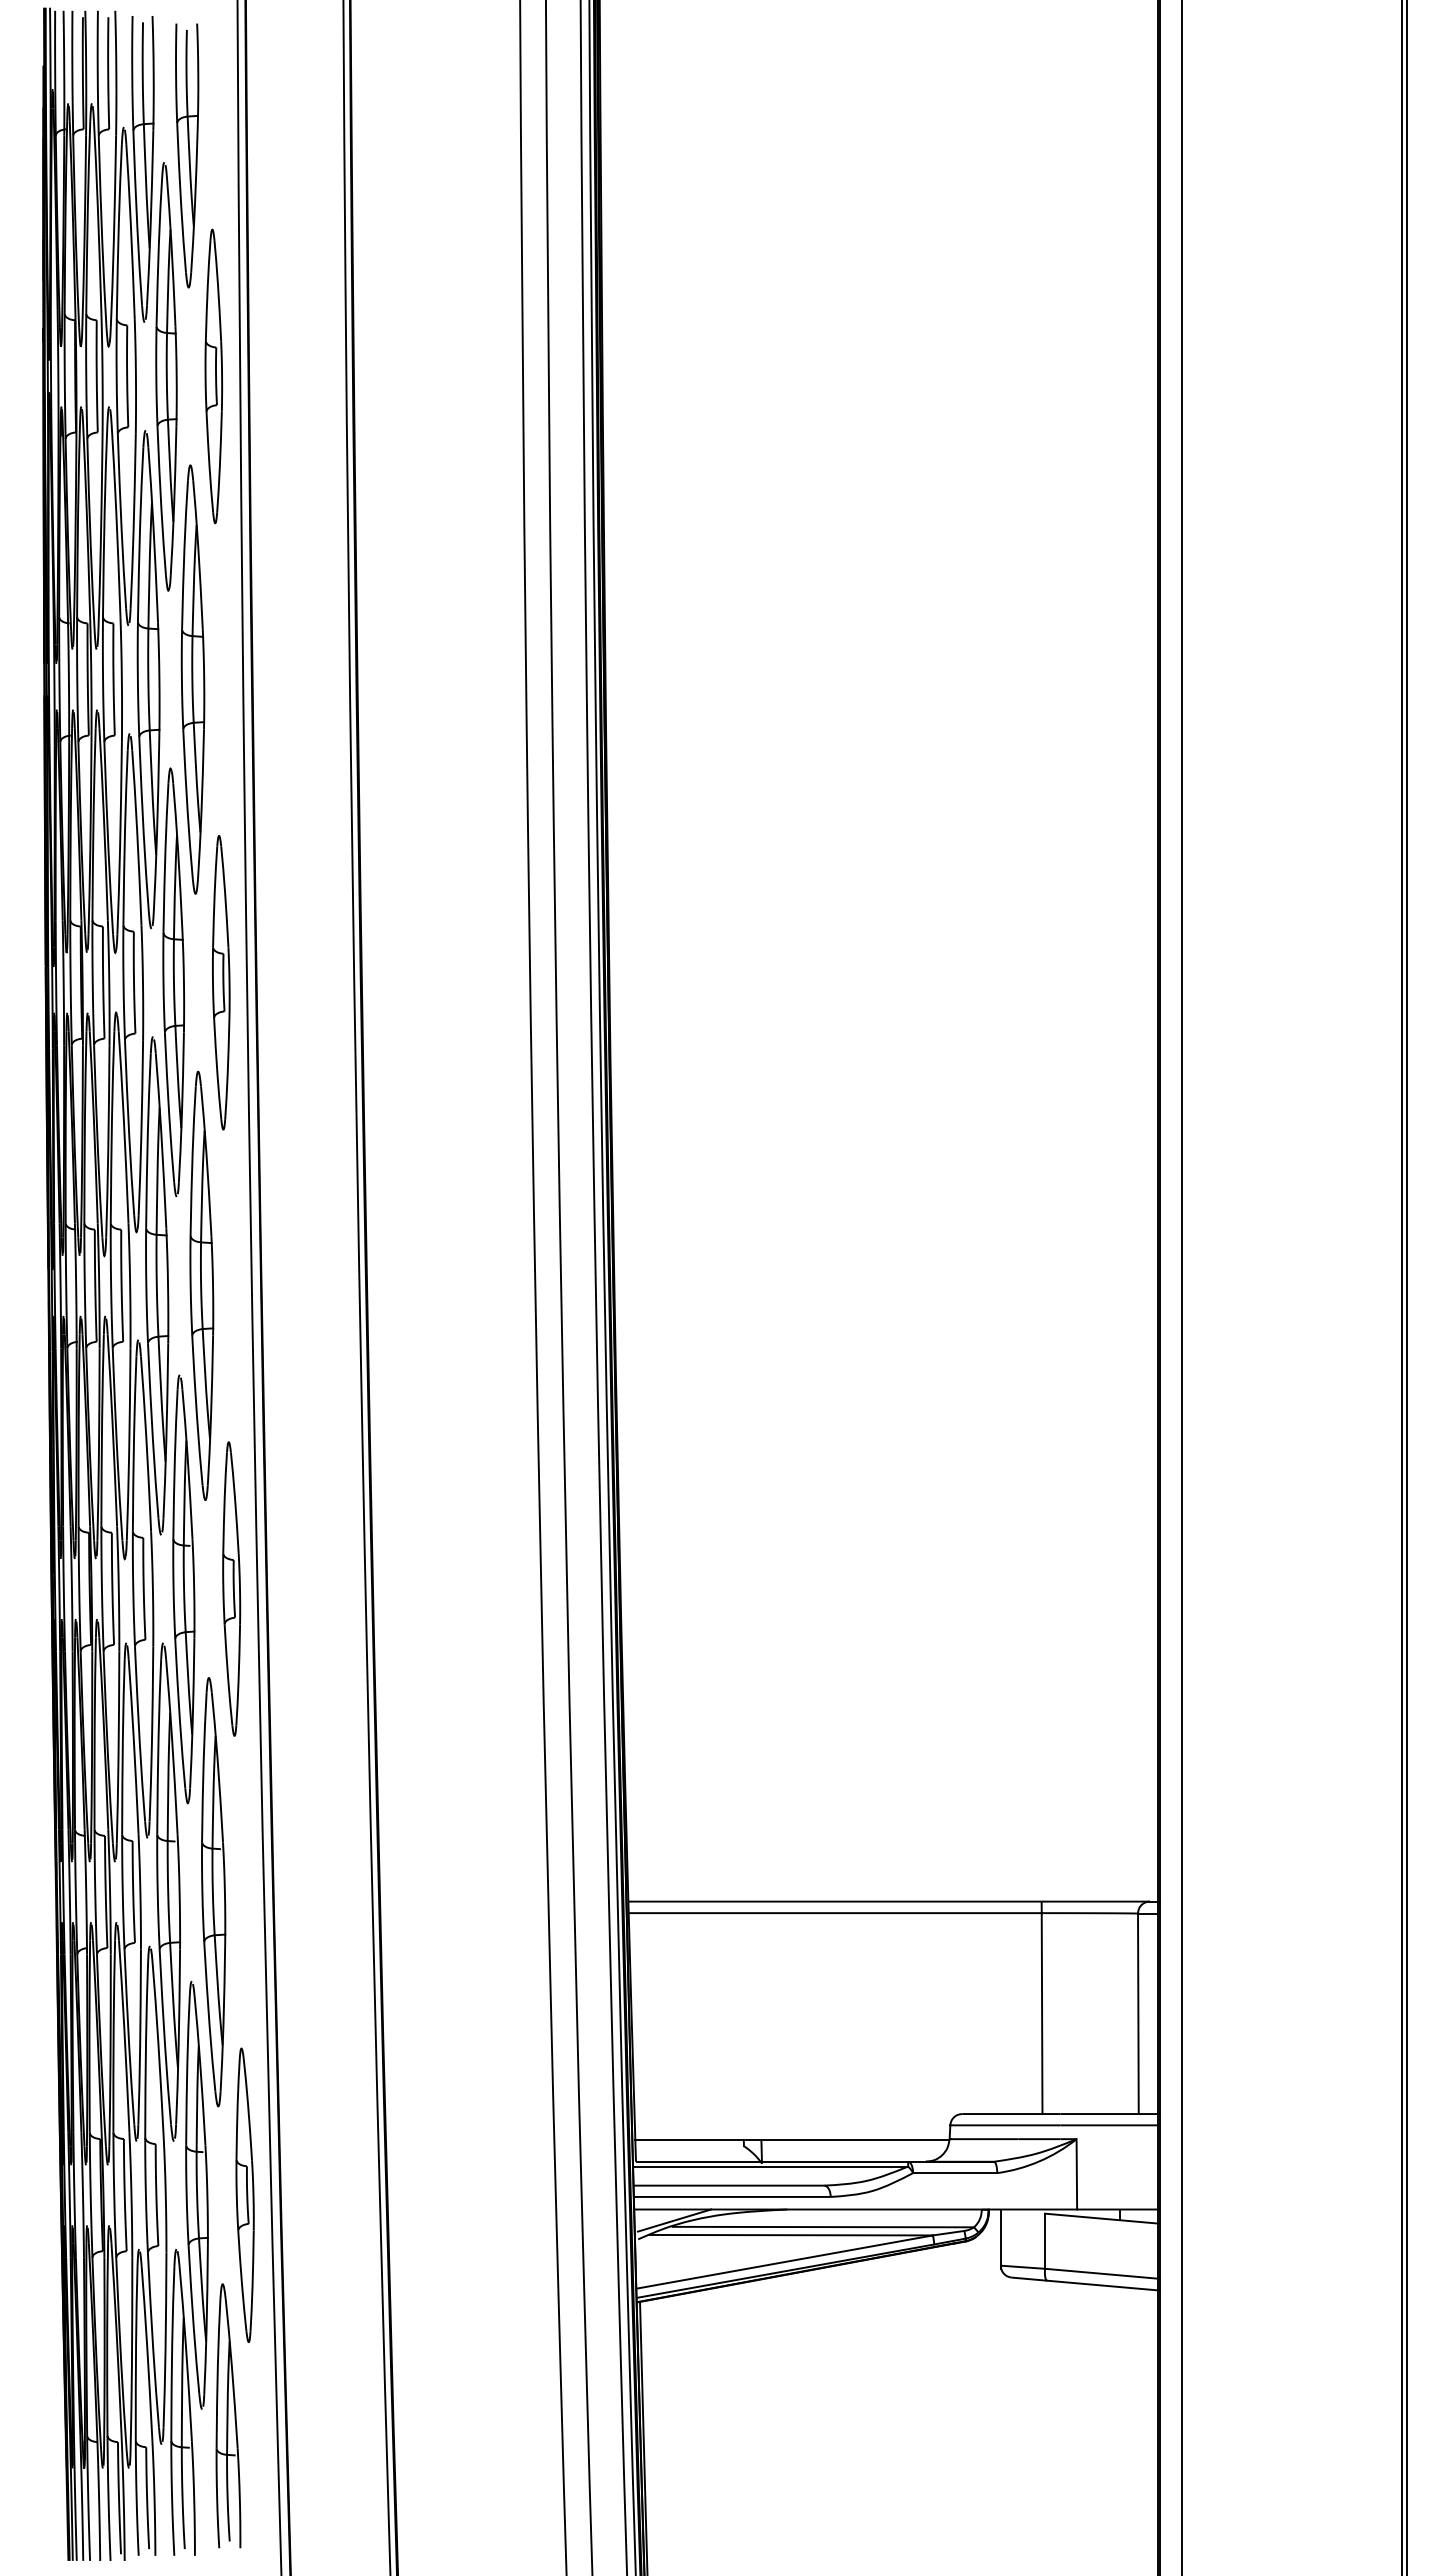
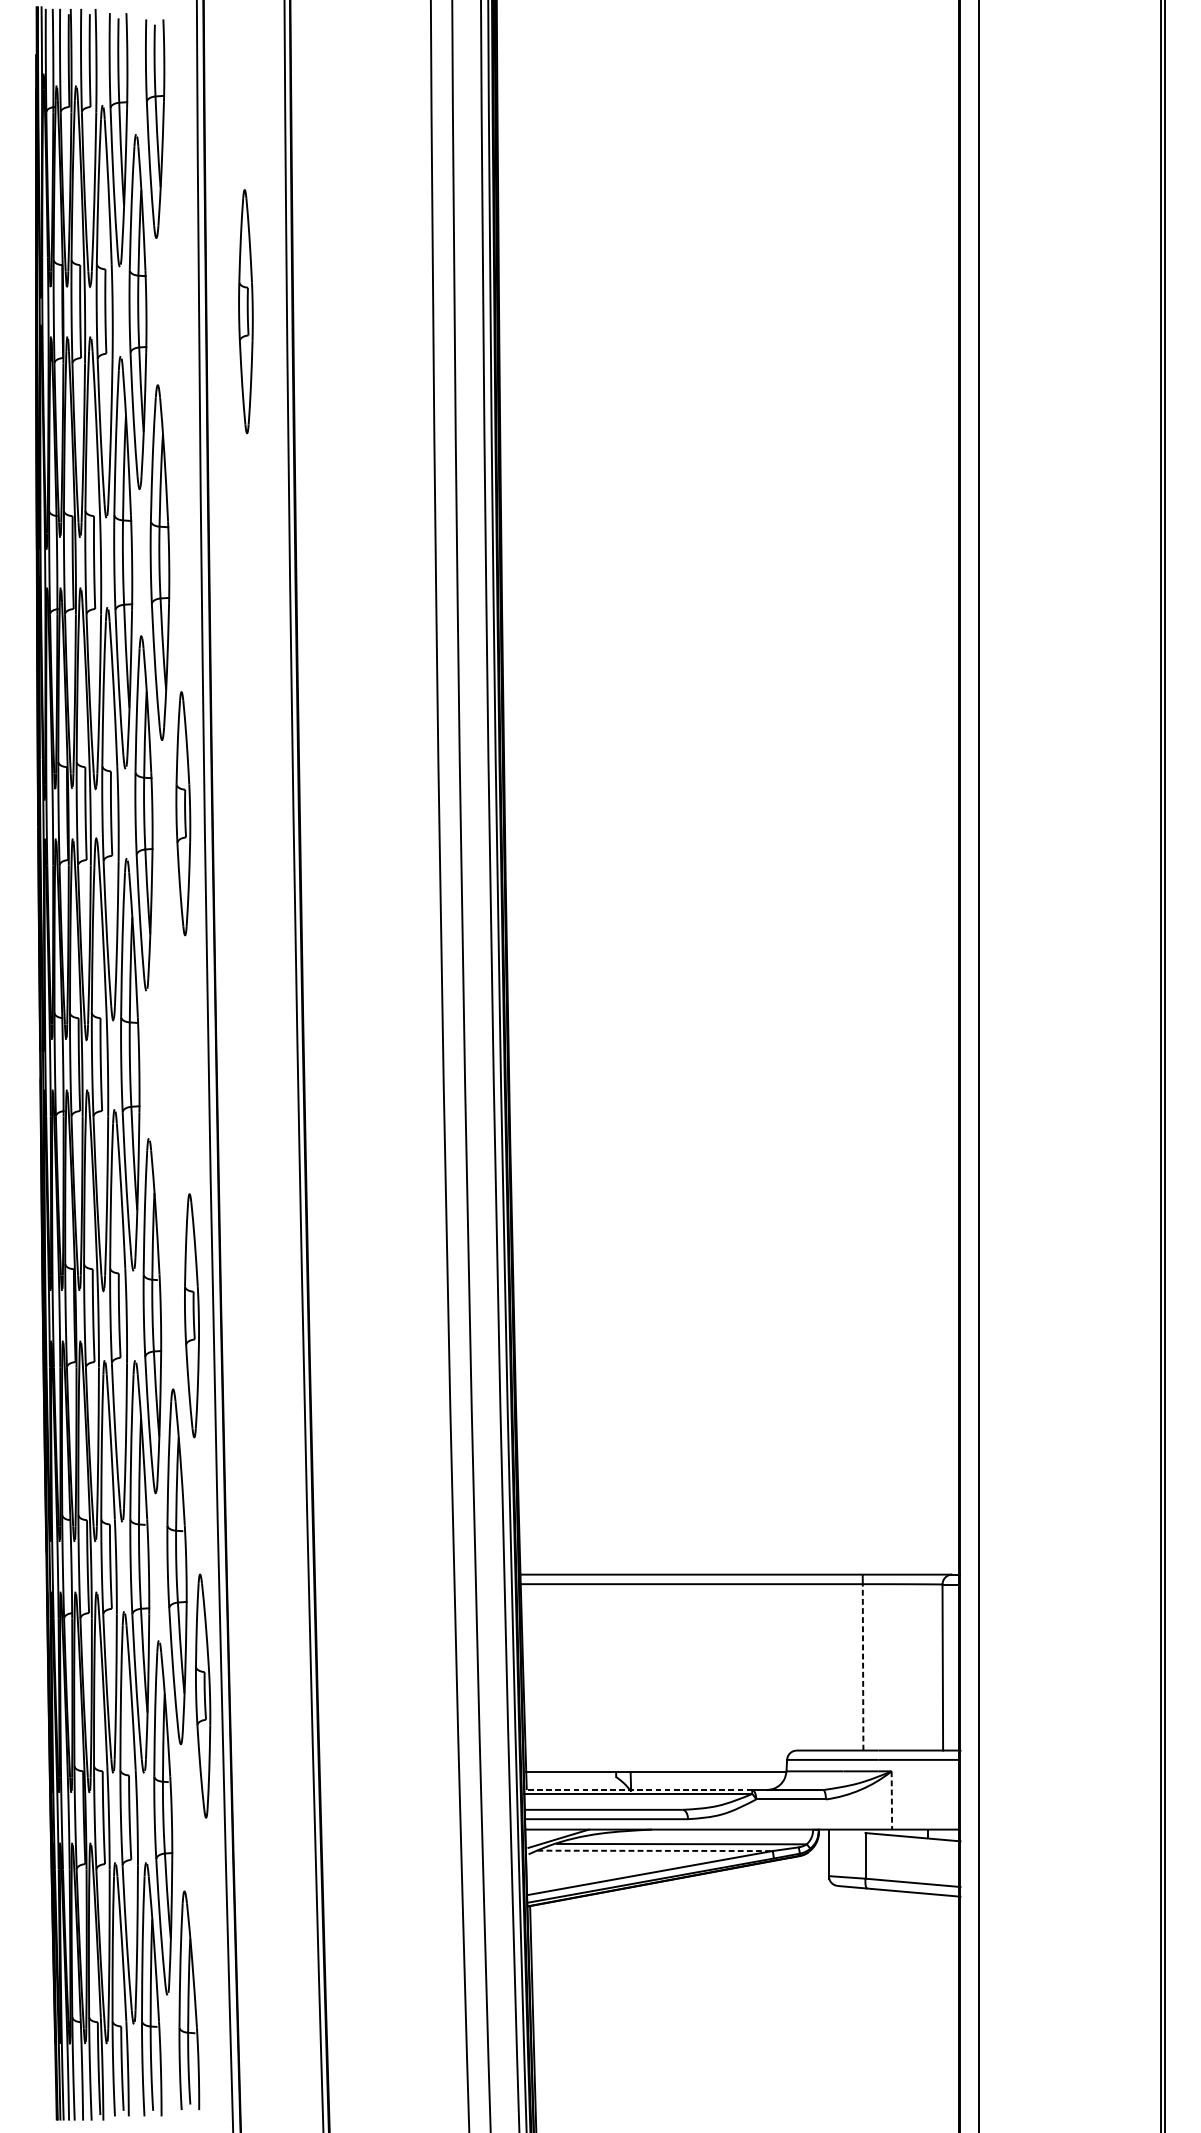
part: (213, 376) -> (245, 311), moved
part: (201, 1285) -> (166, 1064), removed
line: (1042, 2013) -> (863, 1667), solid -> dashed
line: (773, 2161) -> (640, 1789), solid -> dashed
line: (1076, 2174) -> (891, 1800), solid -> dashed
part: (244, 2194) -> (202, 1695), moved
line: (791, 2235) -> (655, 1851), solid -> dashed

